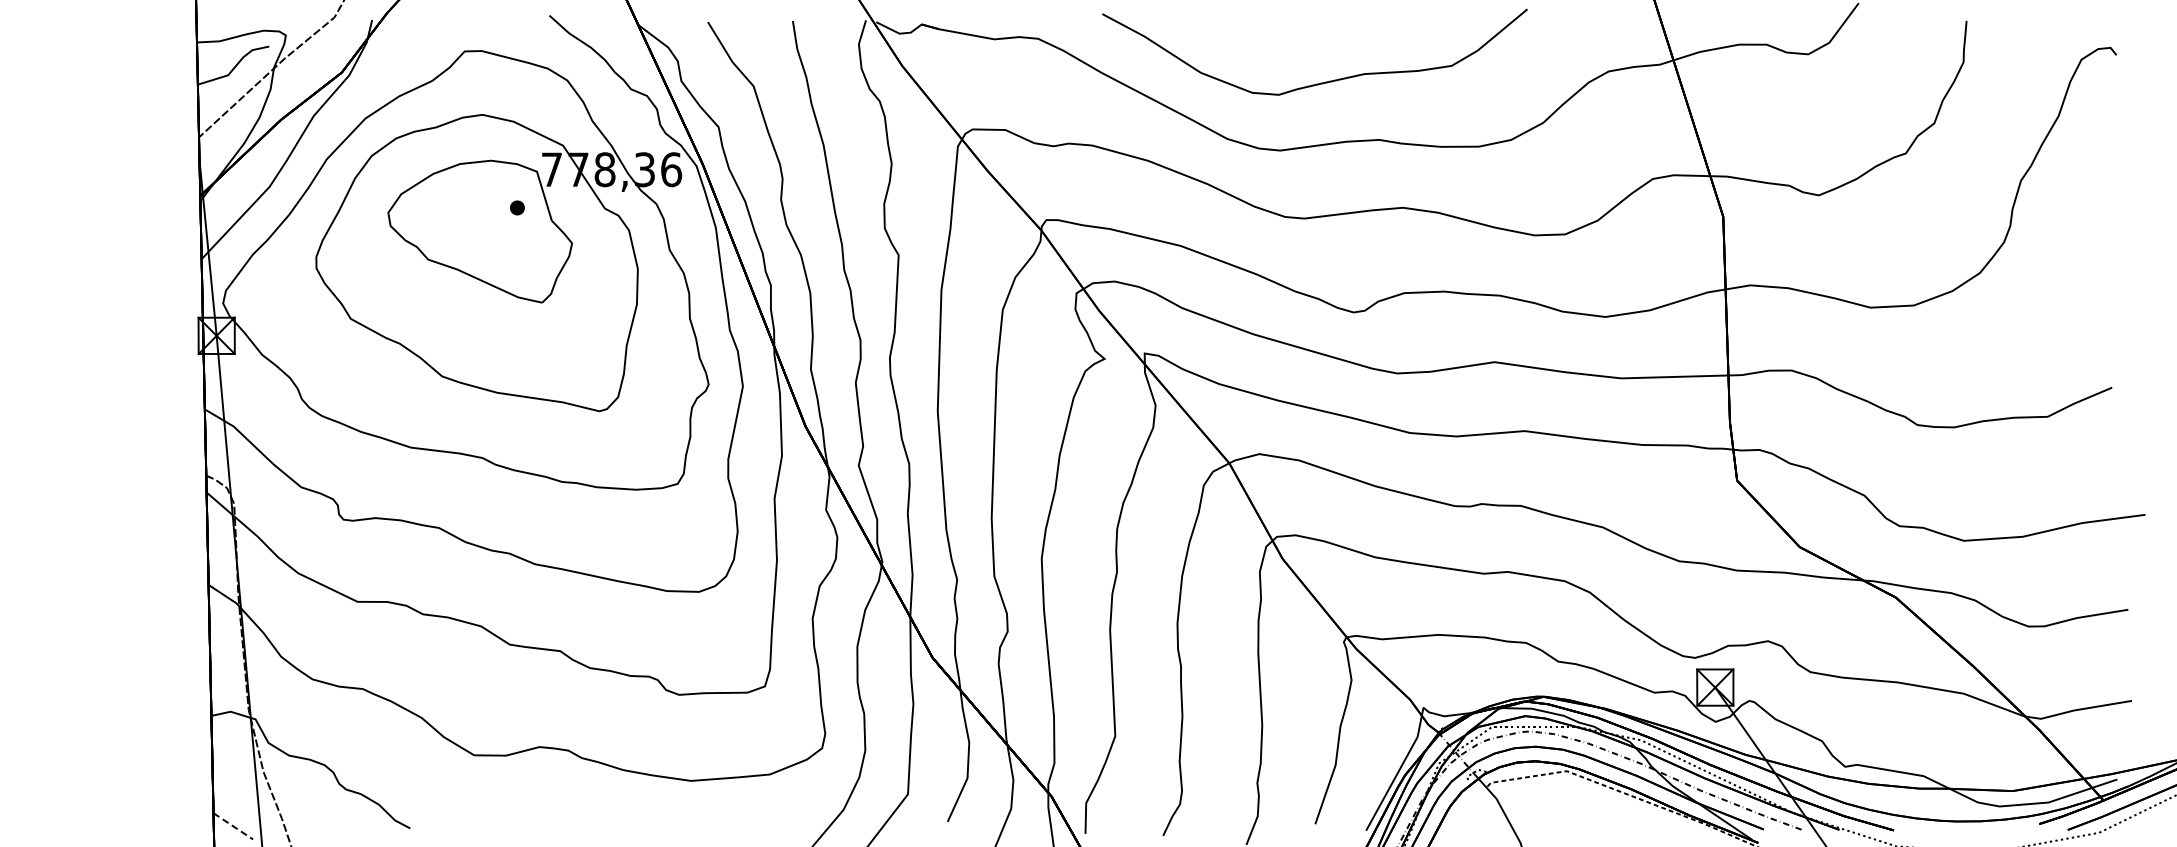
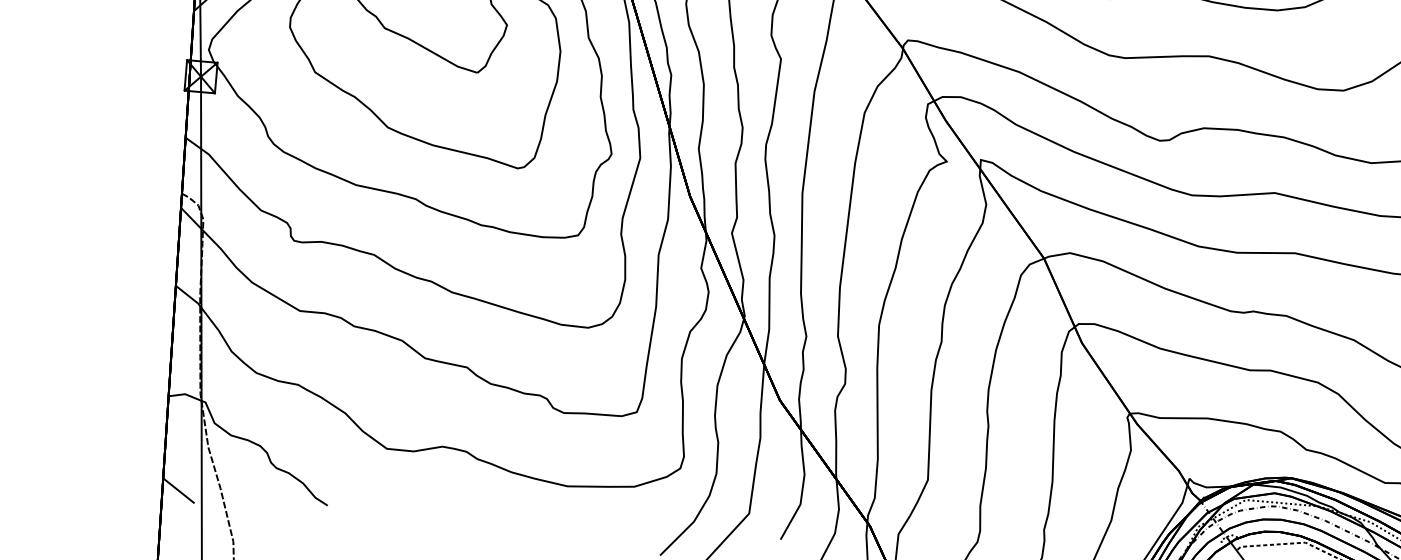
line: (232, 825) -> (178, 490), dashed -> solid

